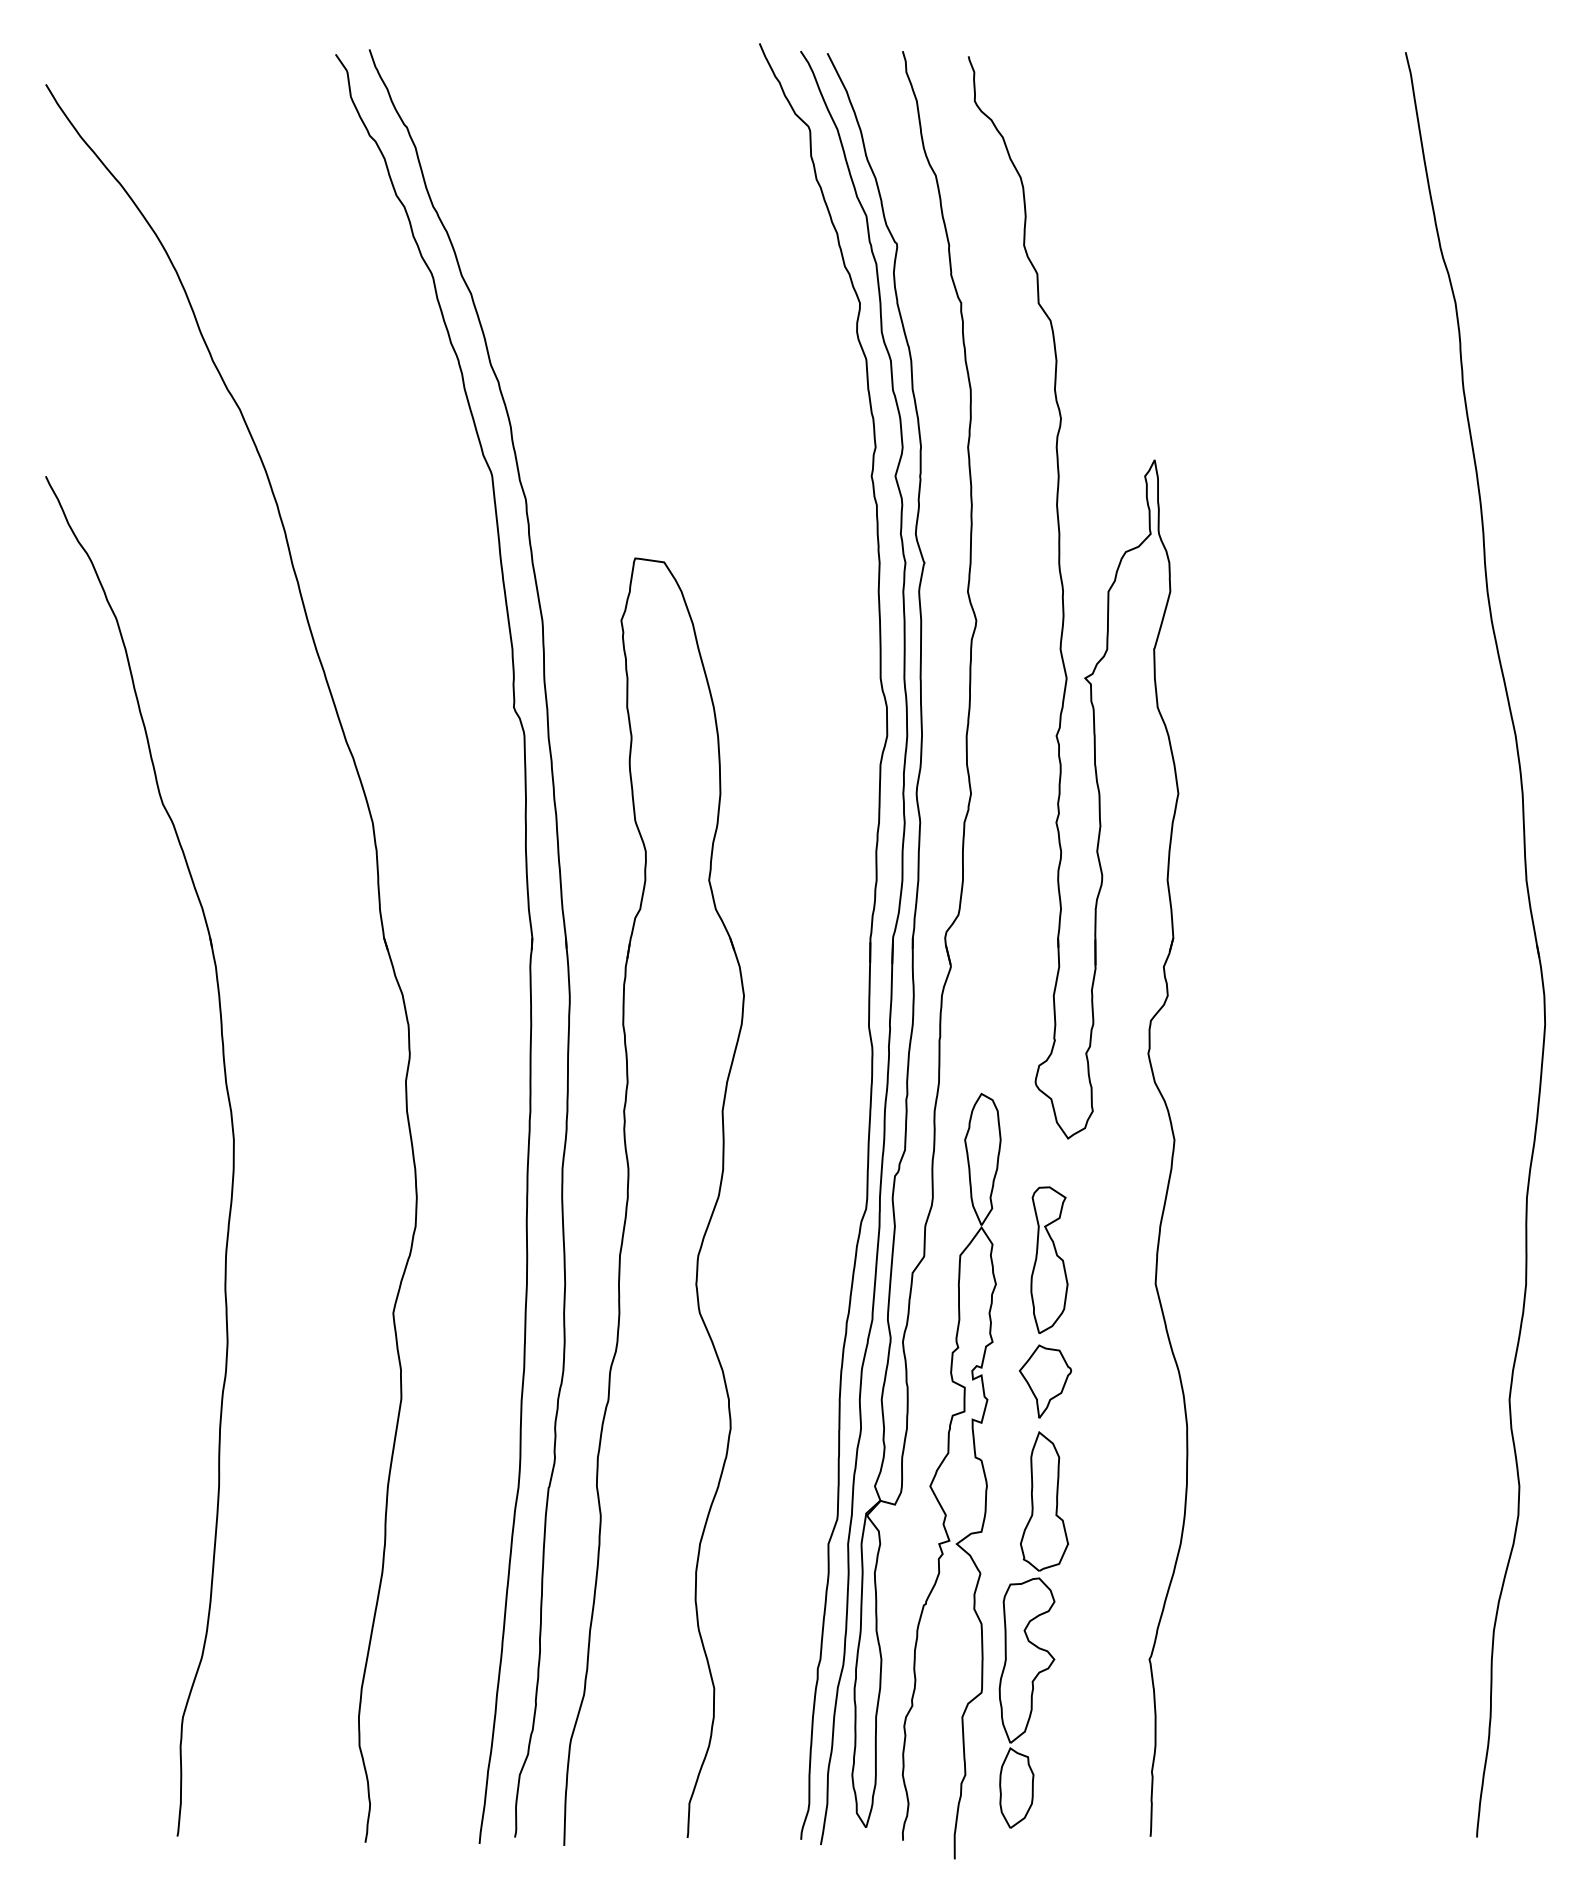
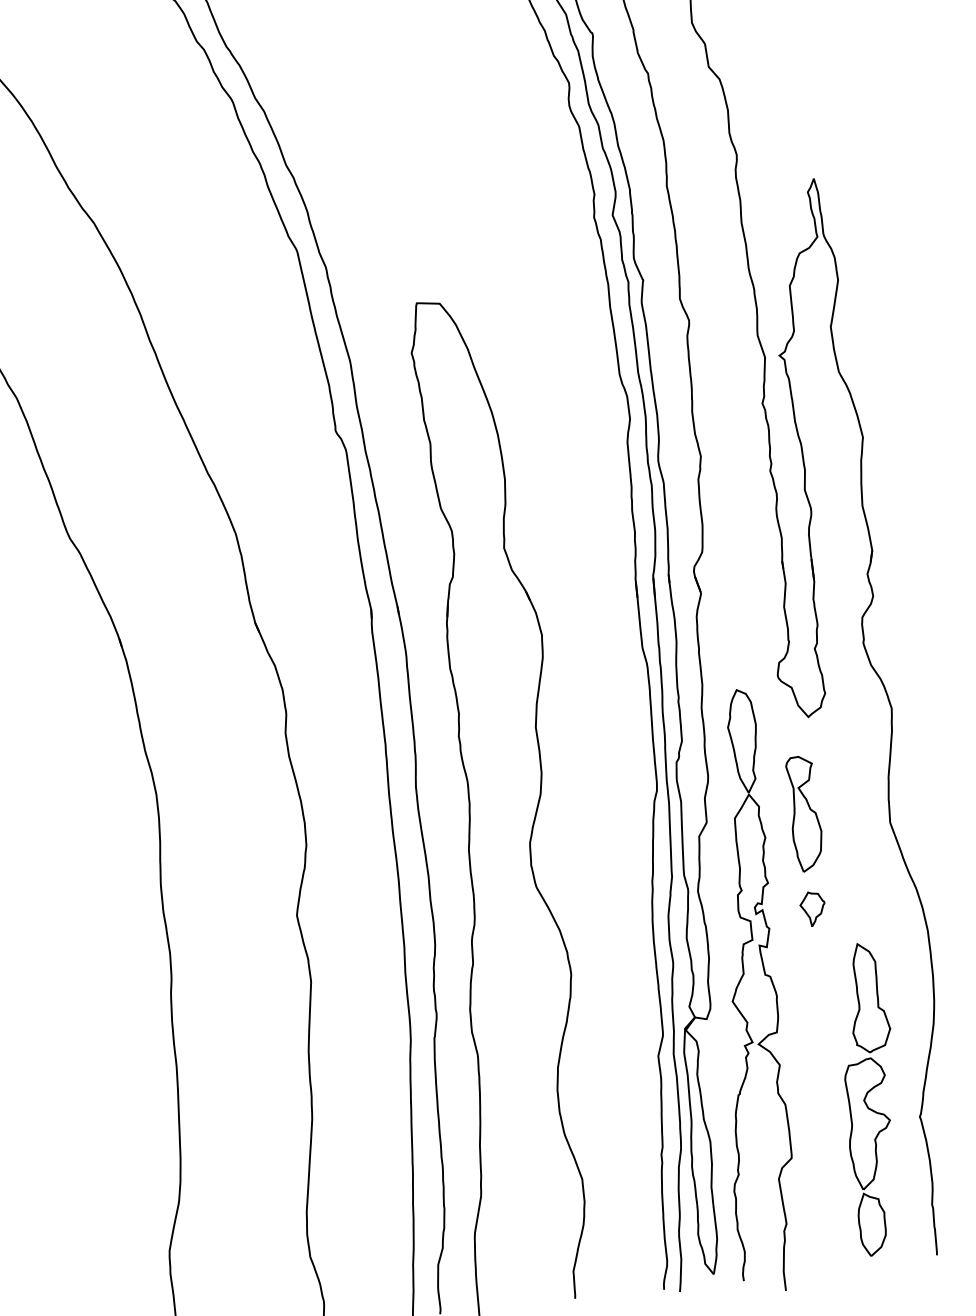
part: (1045, 1381) -> (813, 909), size x0.6
part: (1027, 1627) -> (866, 1097), moved

